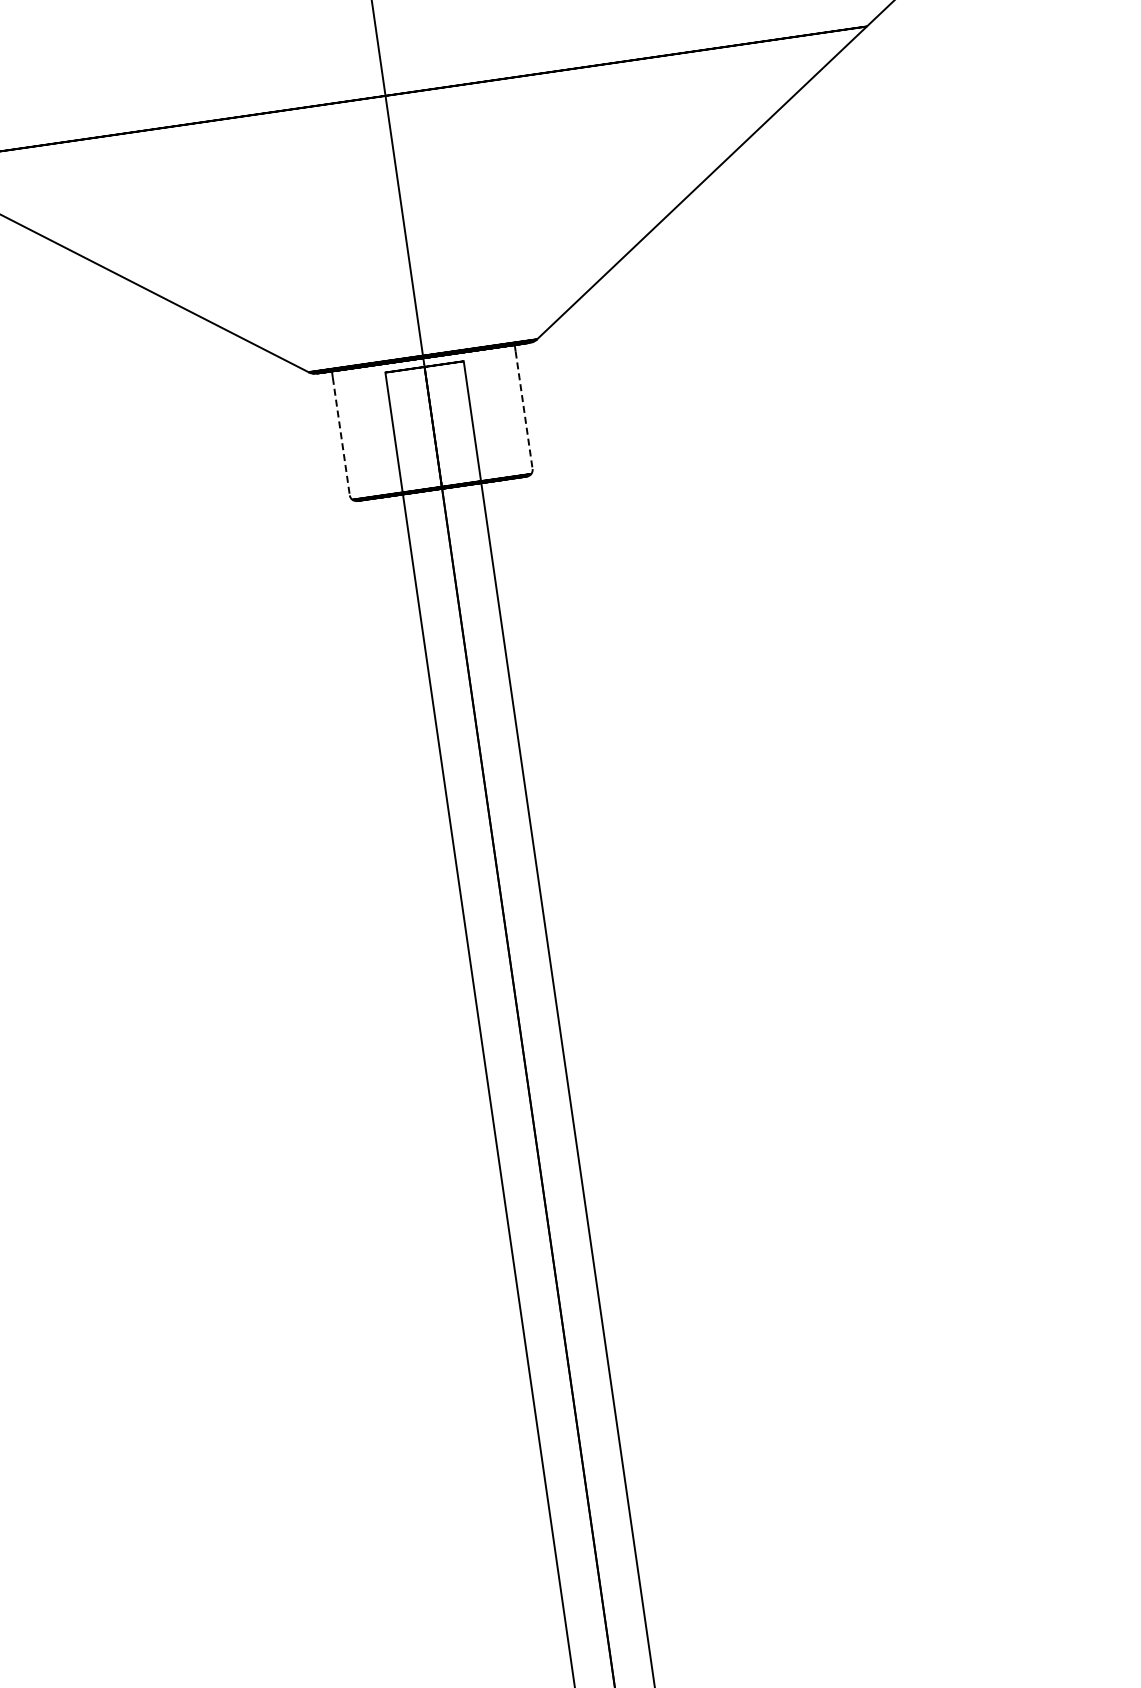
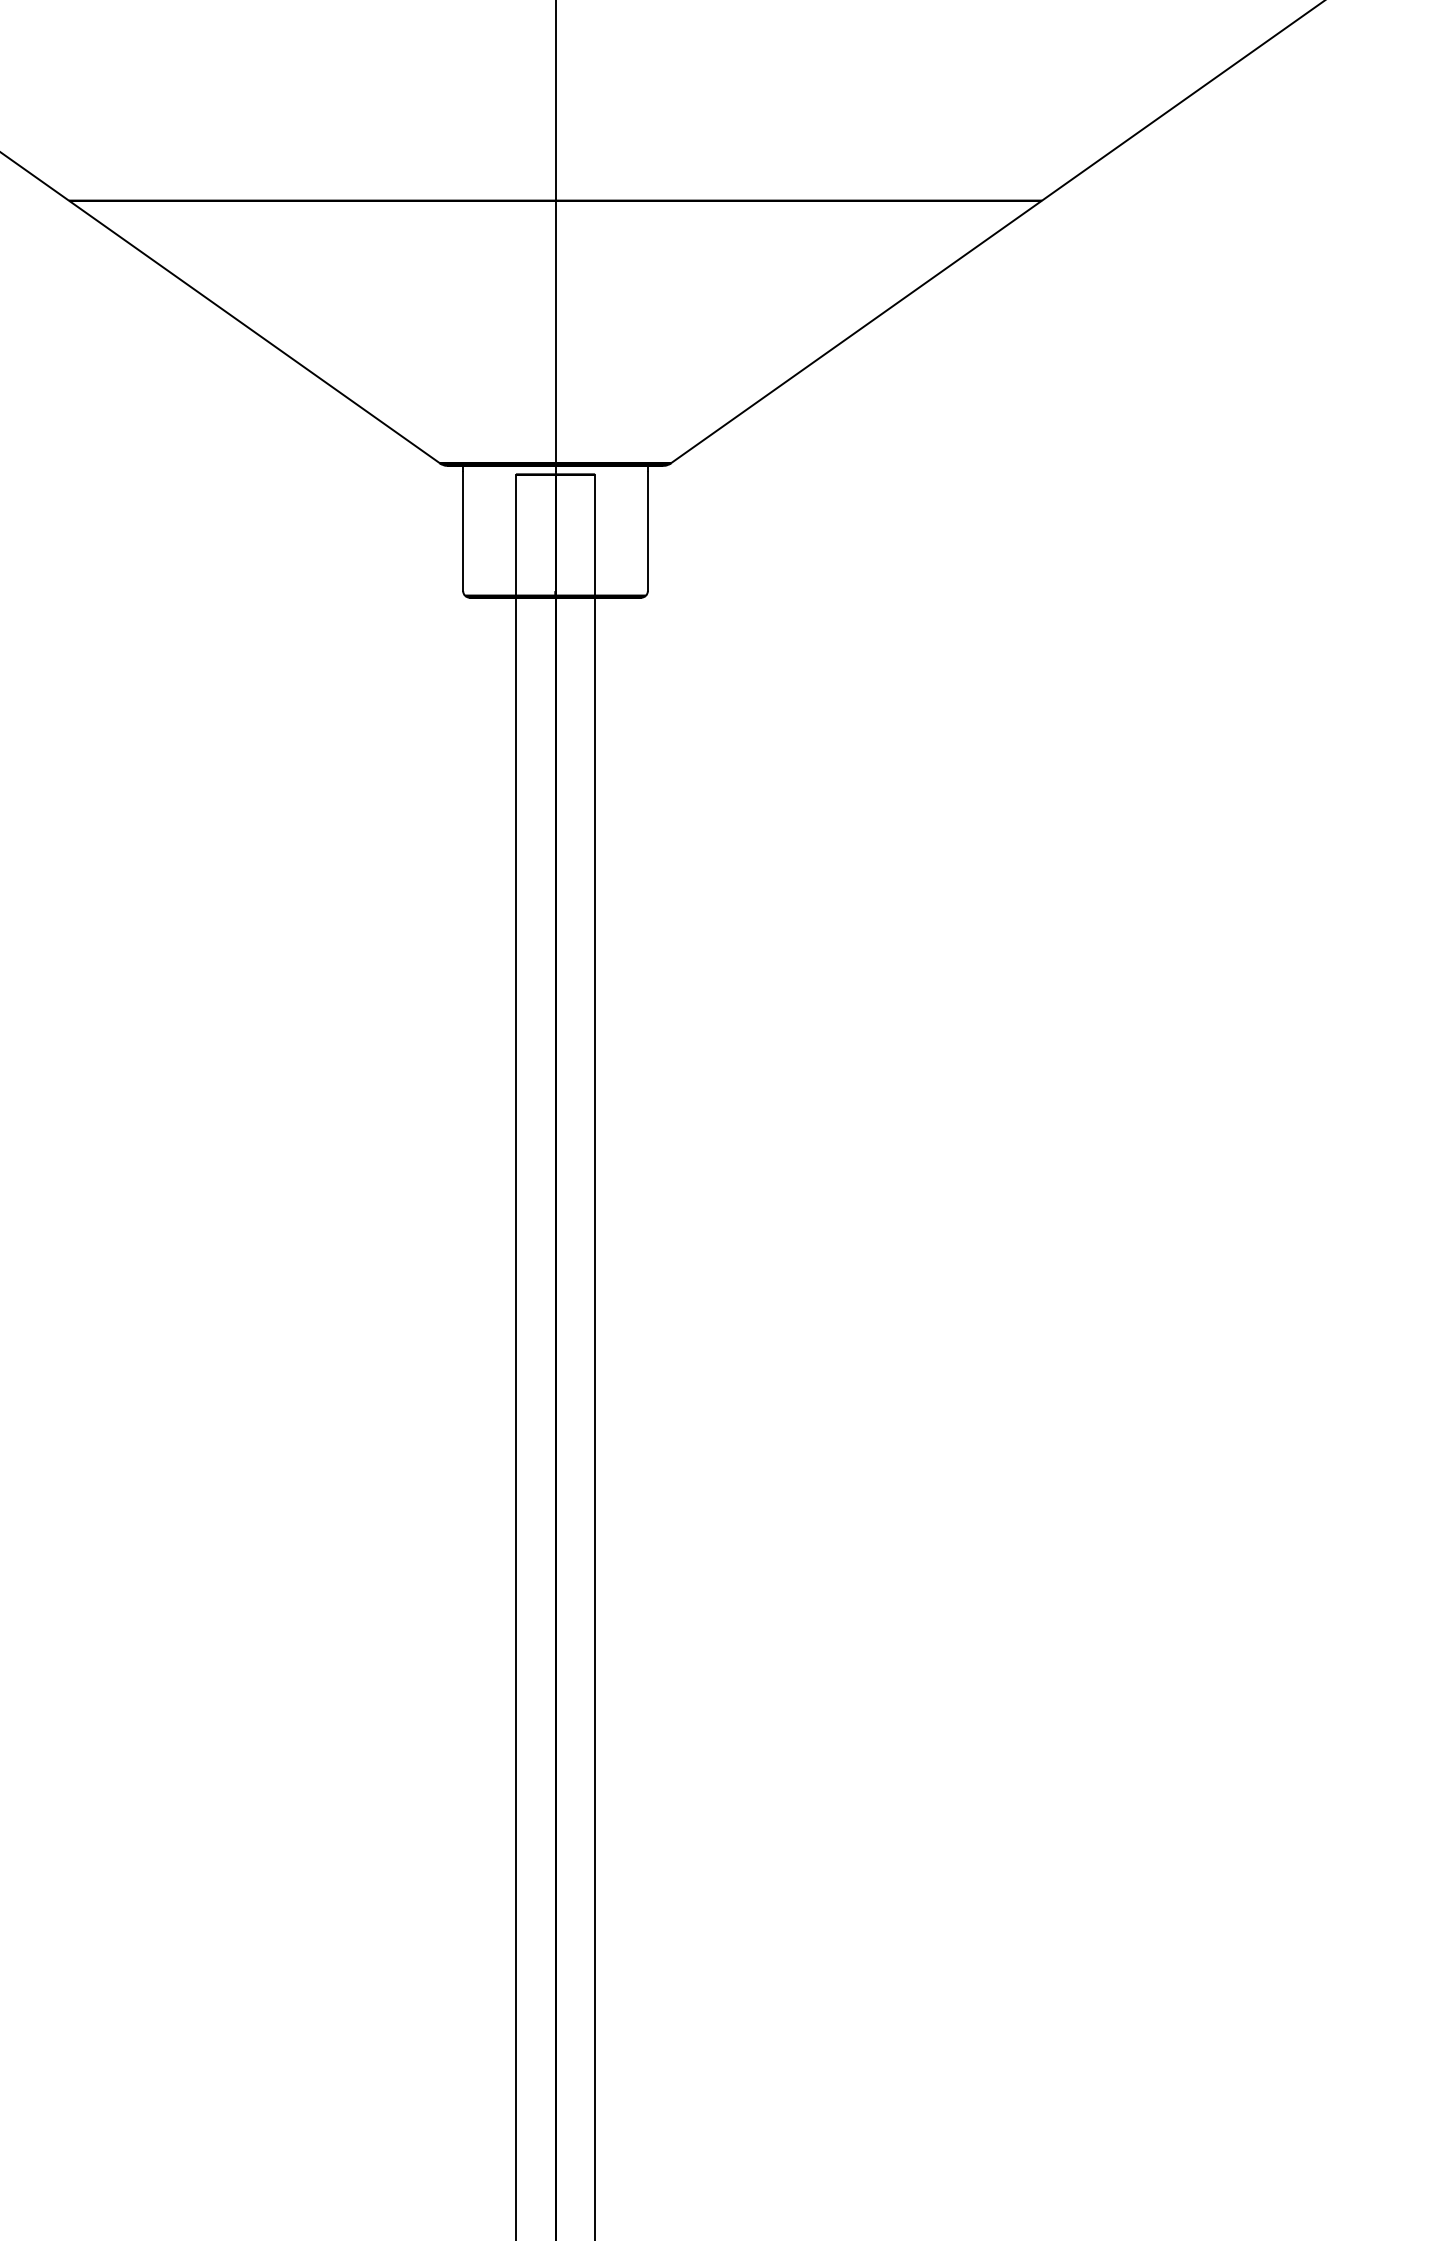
line: (523, 411) -> (647, 532), dashed -> solid
line: (341, 437) -> (463, 532), dashed -> solid

